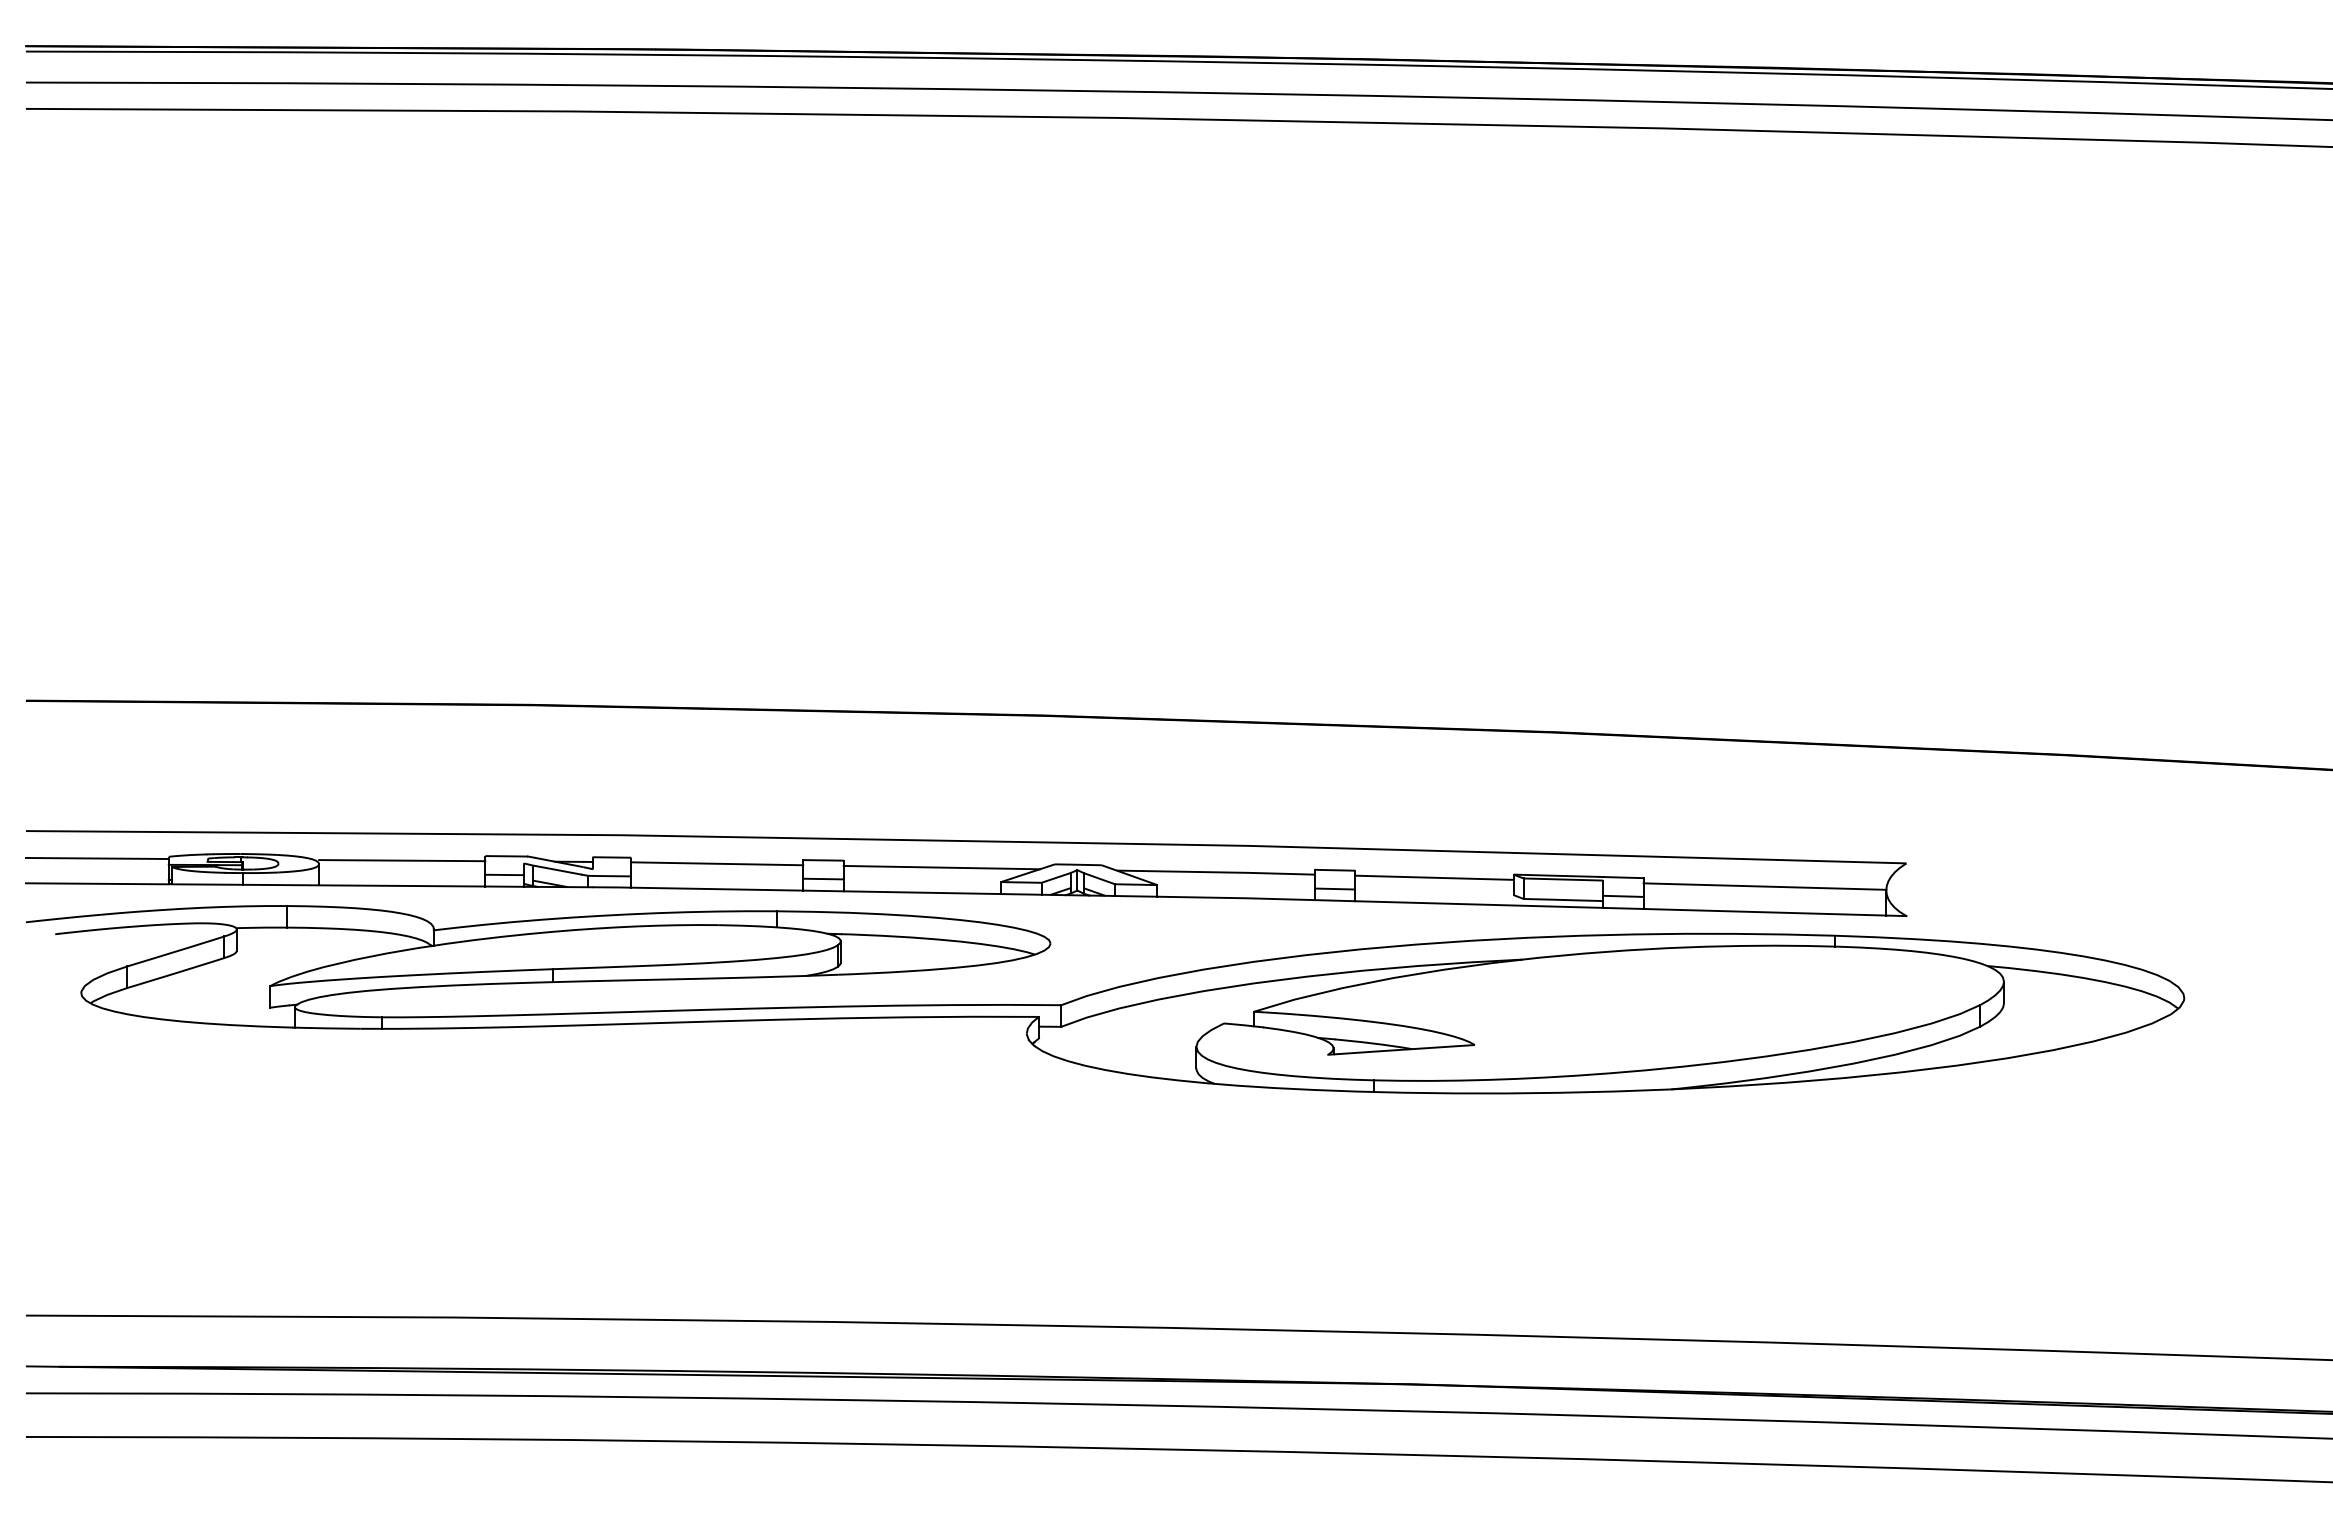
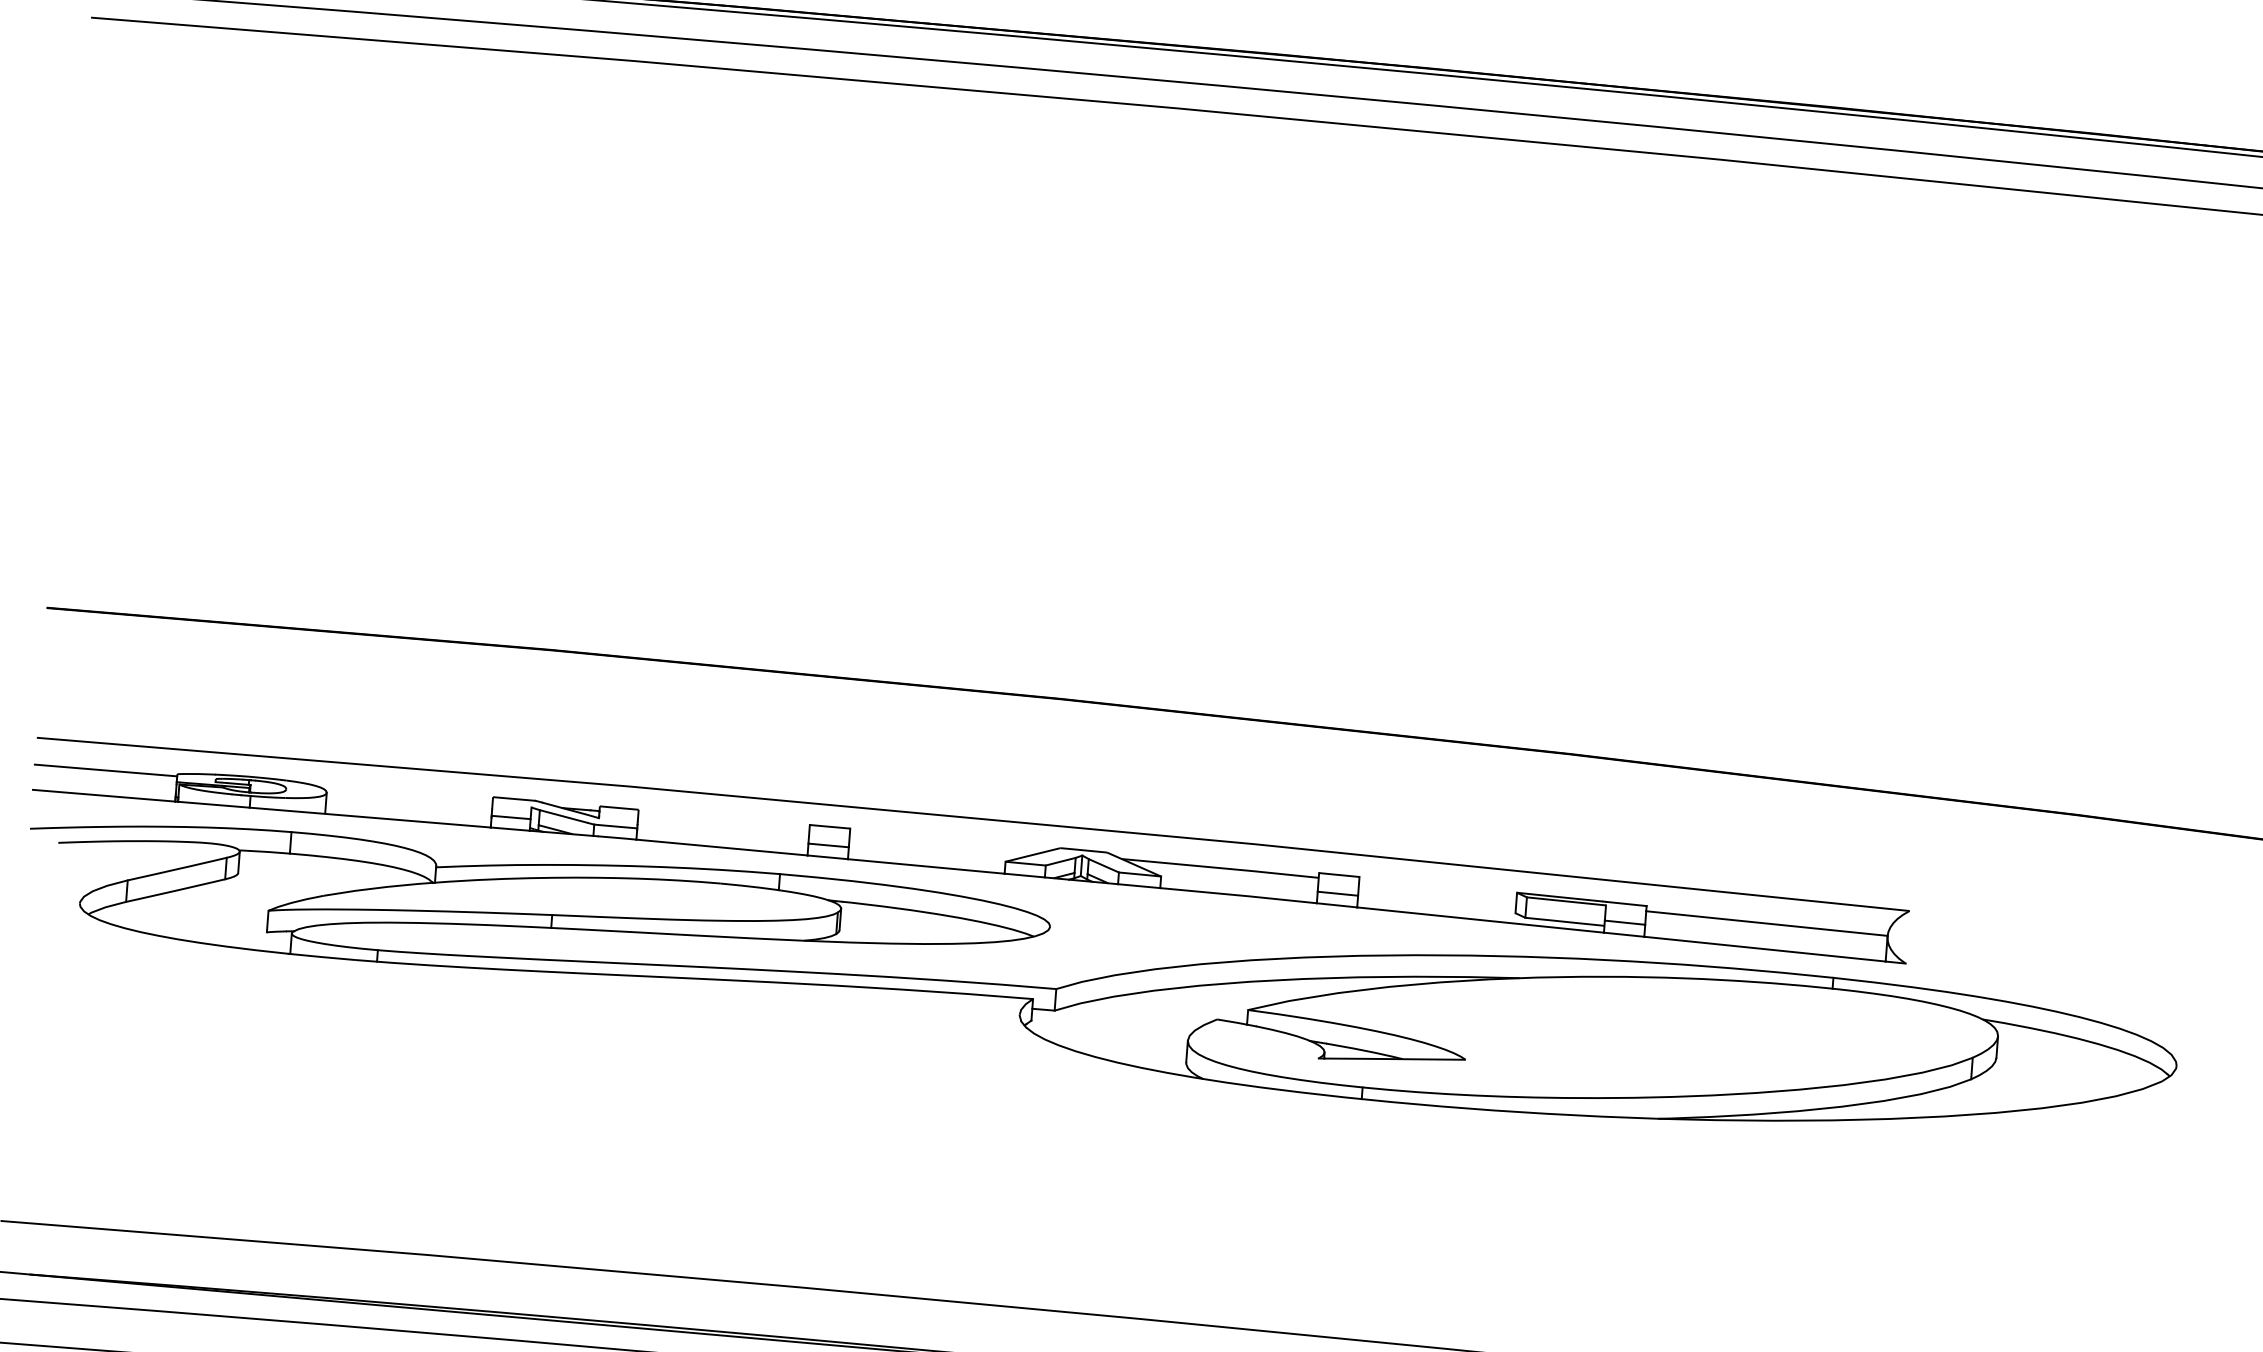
line: (402, 860) -> (410, 795), removed
line: (717, 863) -> (724, 821), removed
line: (941, 867) -> (947, 842), removed
line: (1434, 877) -> (1437, 889), removed

